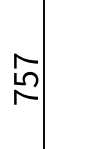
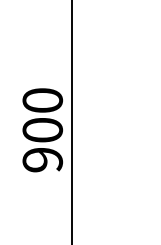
text: (25, 78) -> (41, 129), 757 -> 900

